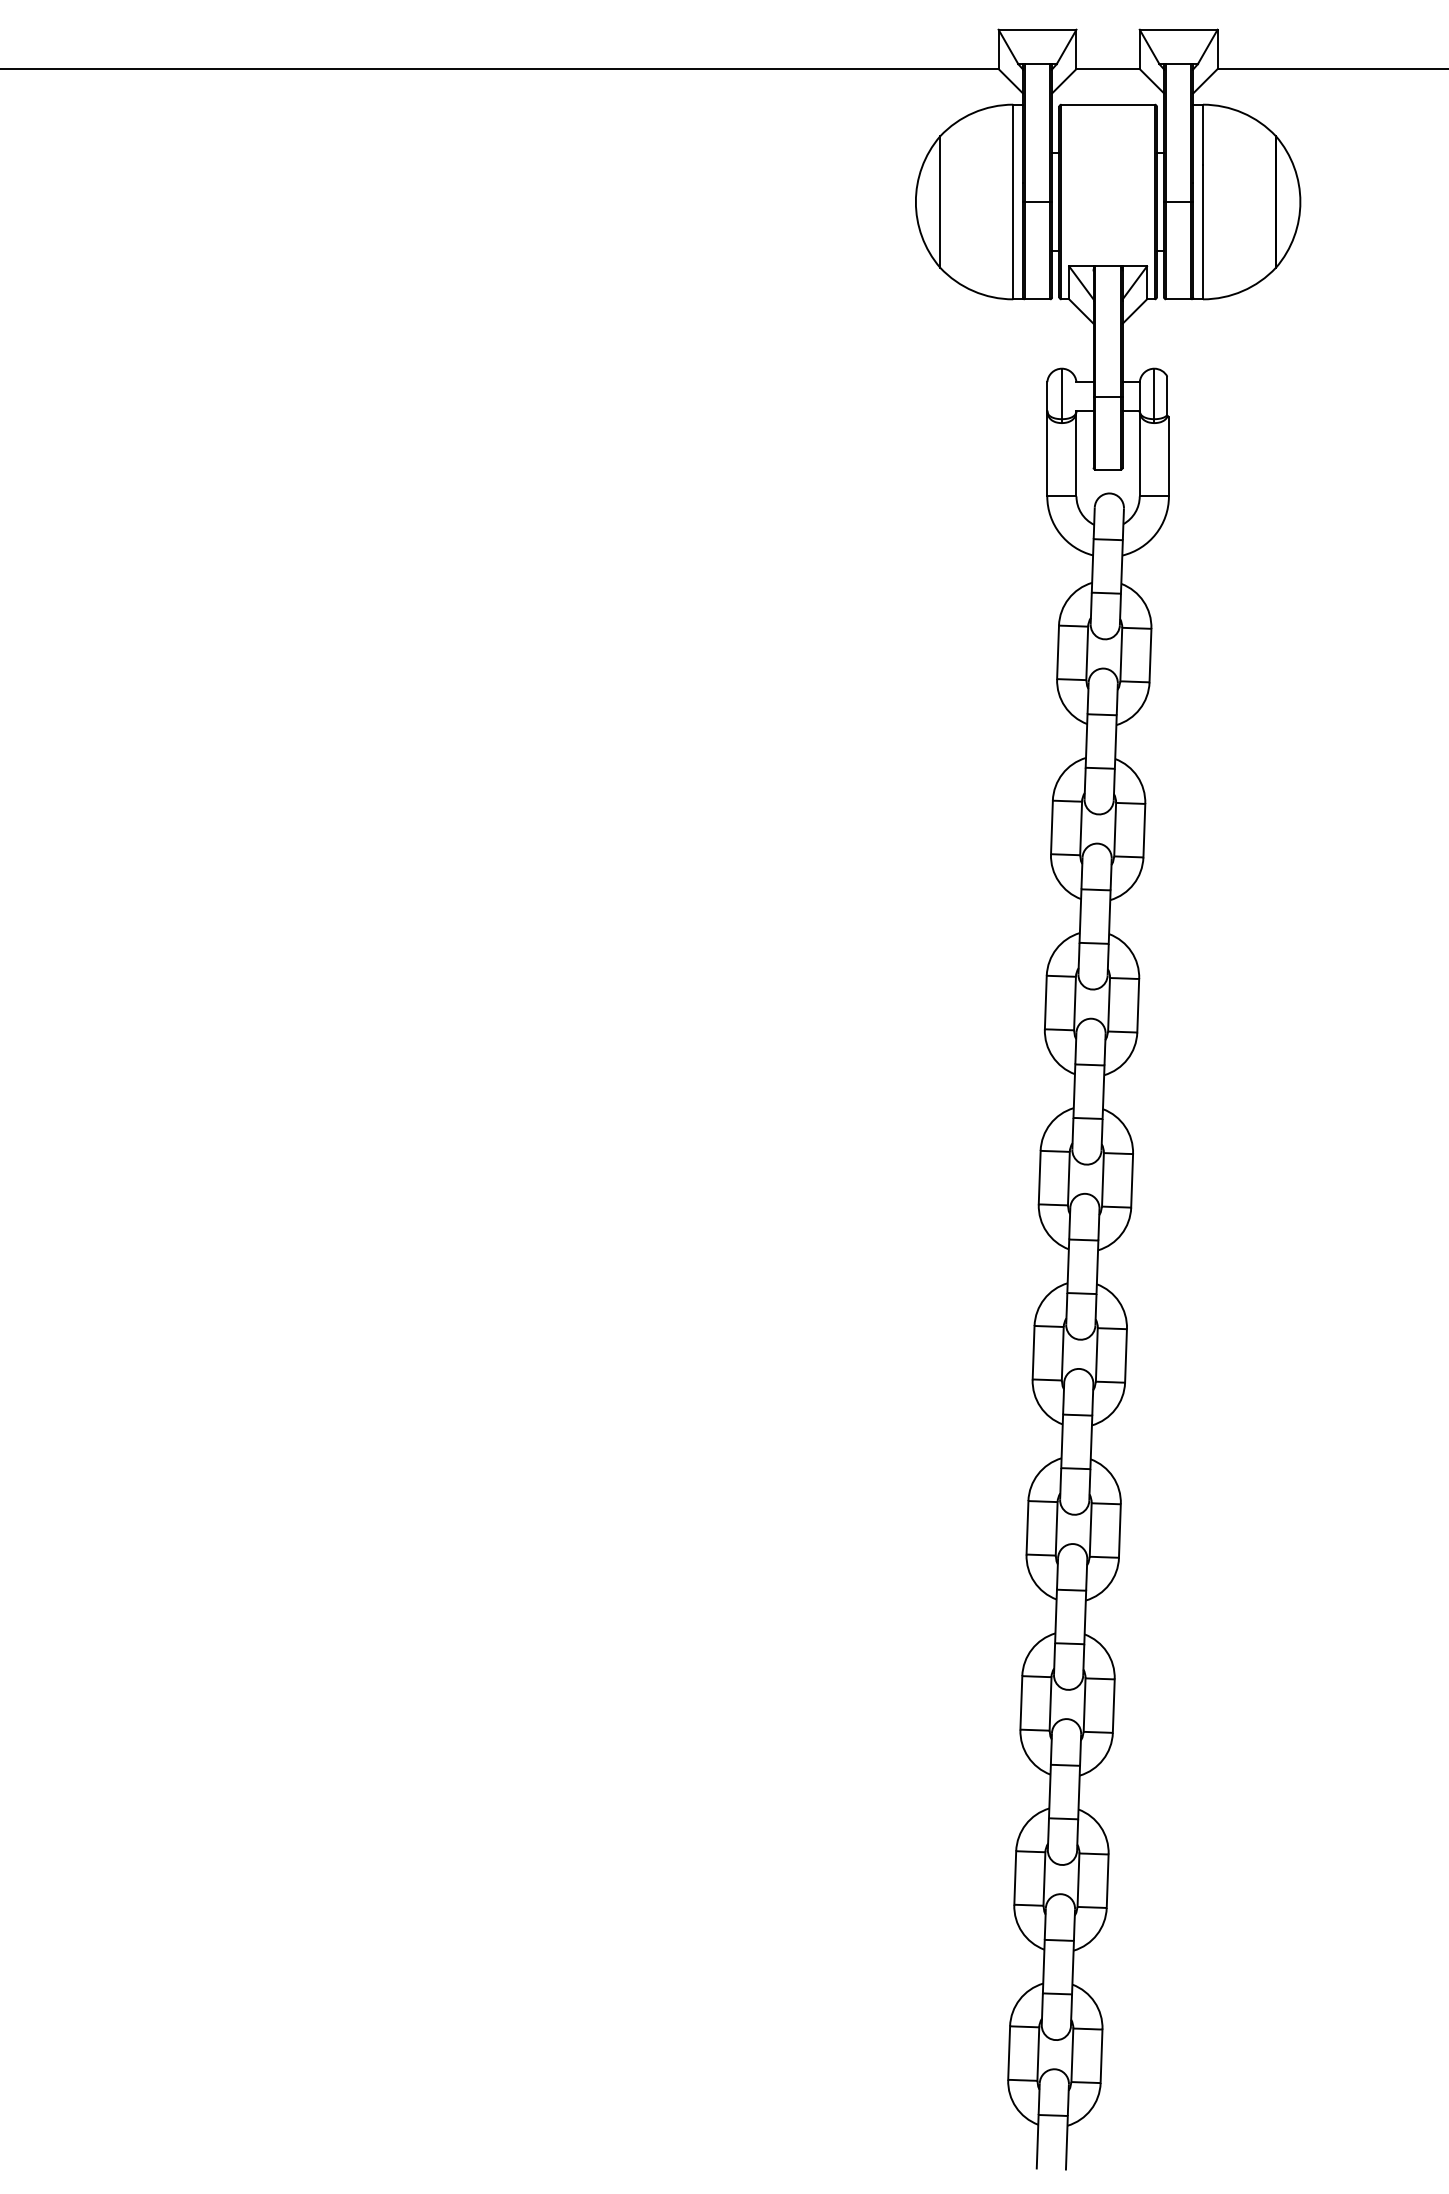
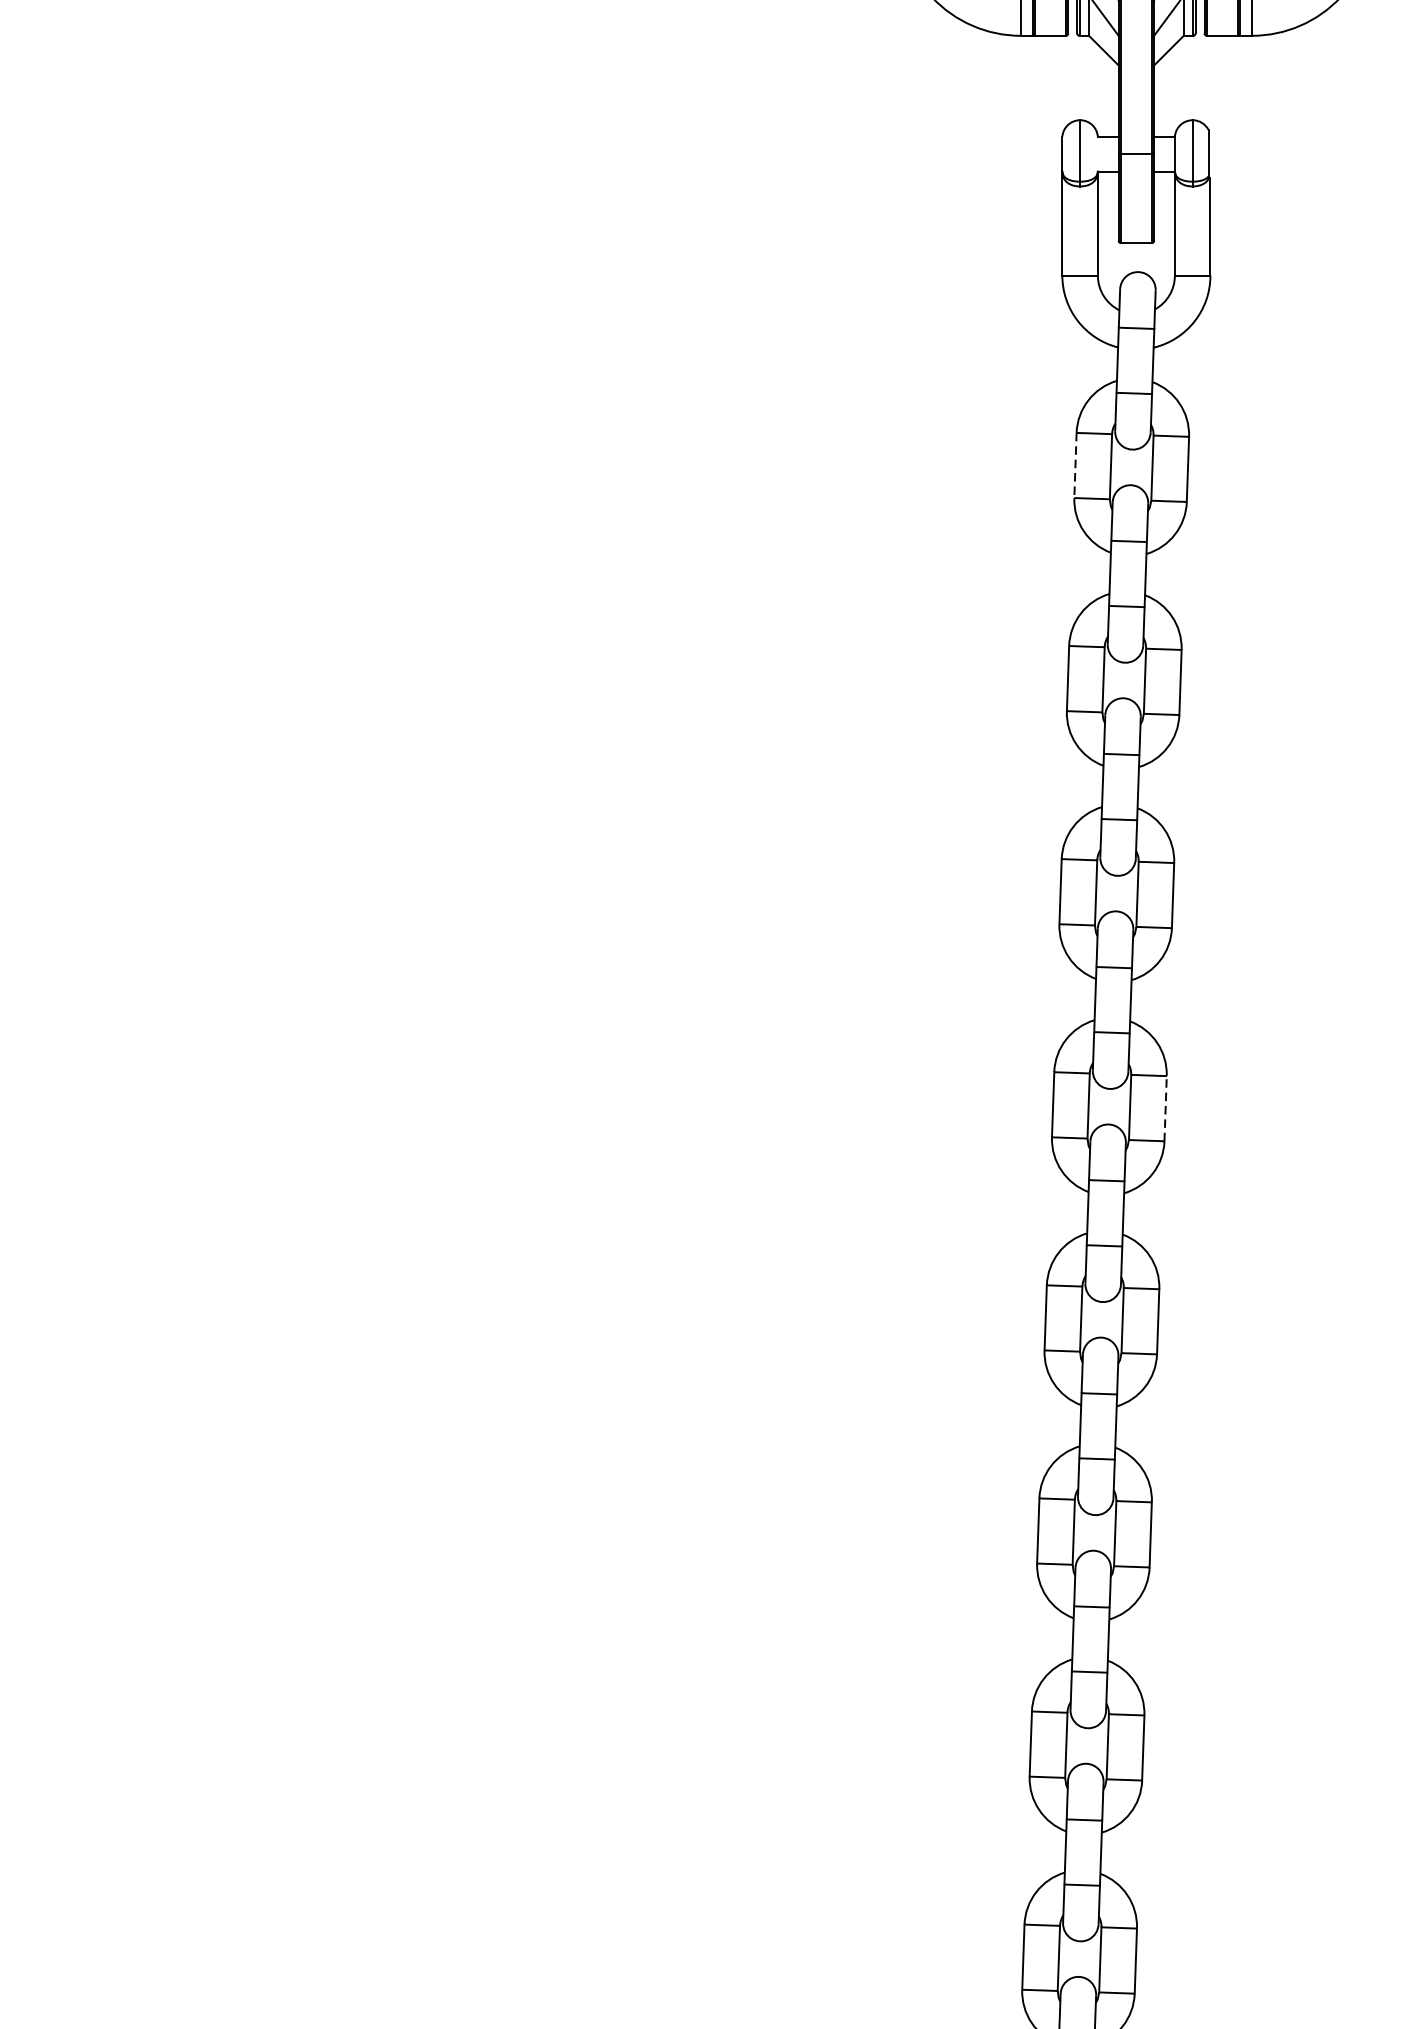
line: (1058, 652) -> (1076, 465), solid -> dashed
line: (1132, 1180) -> (1166, 1108), solid -> dashed

